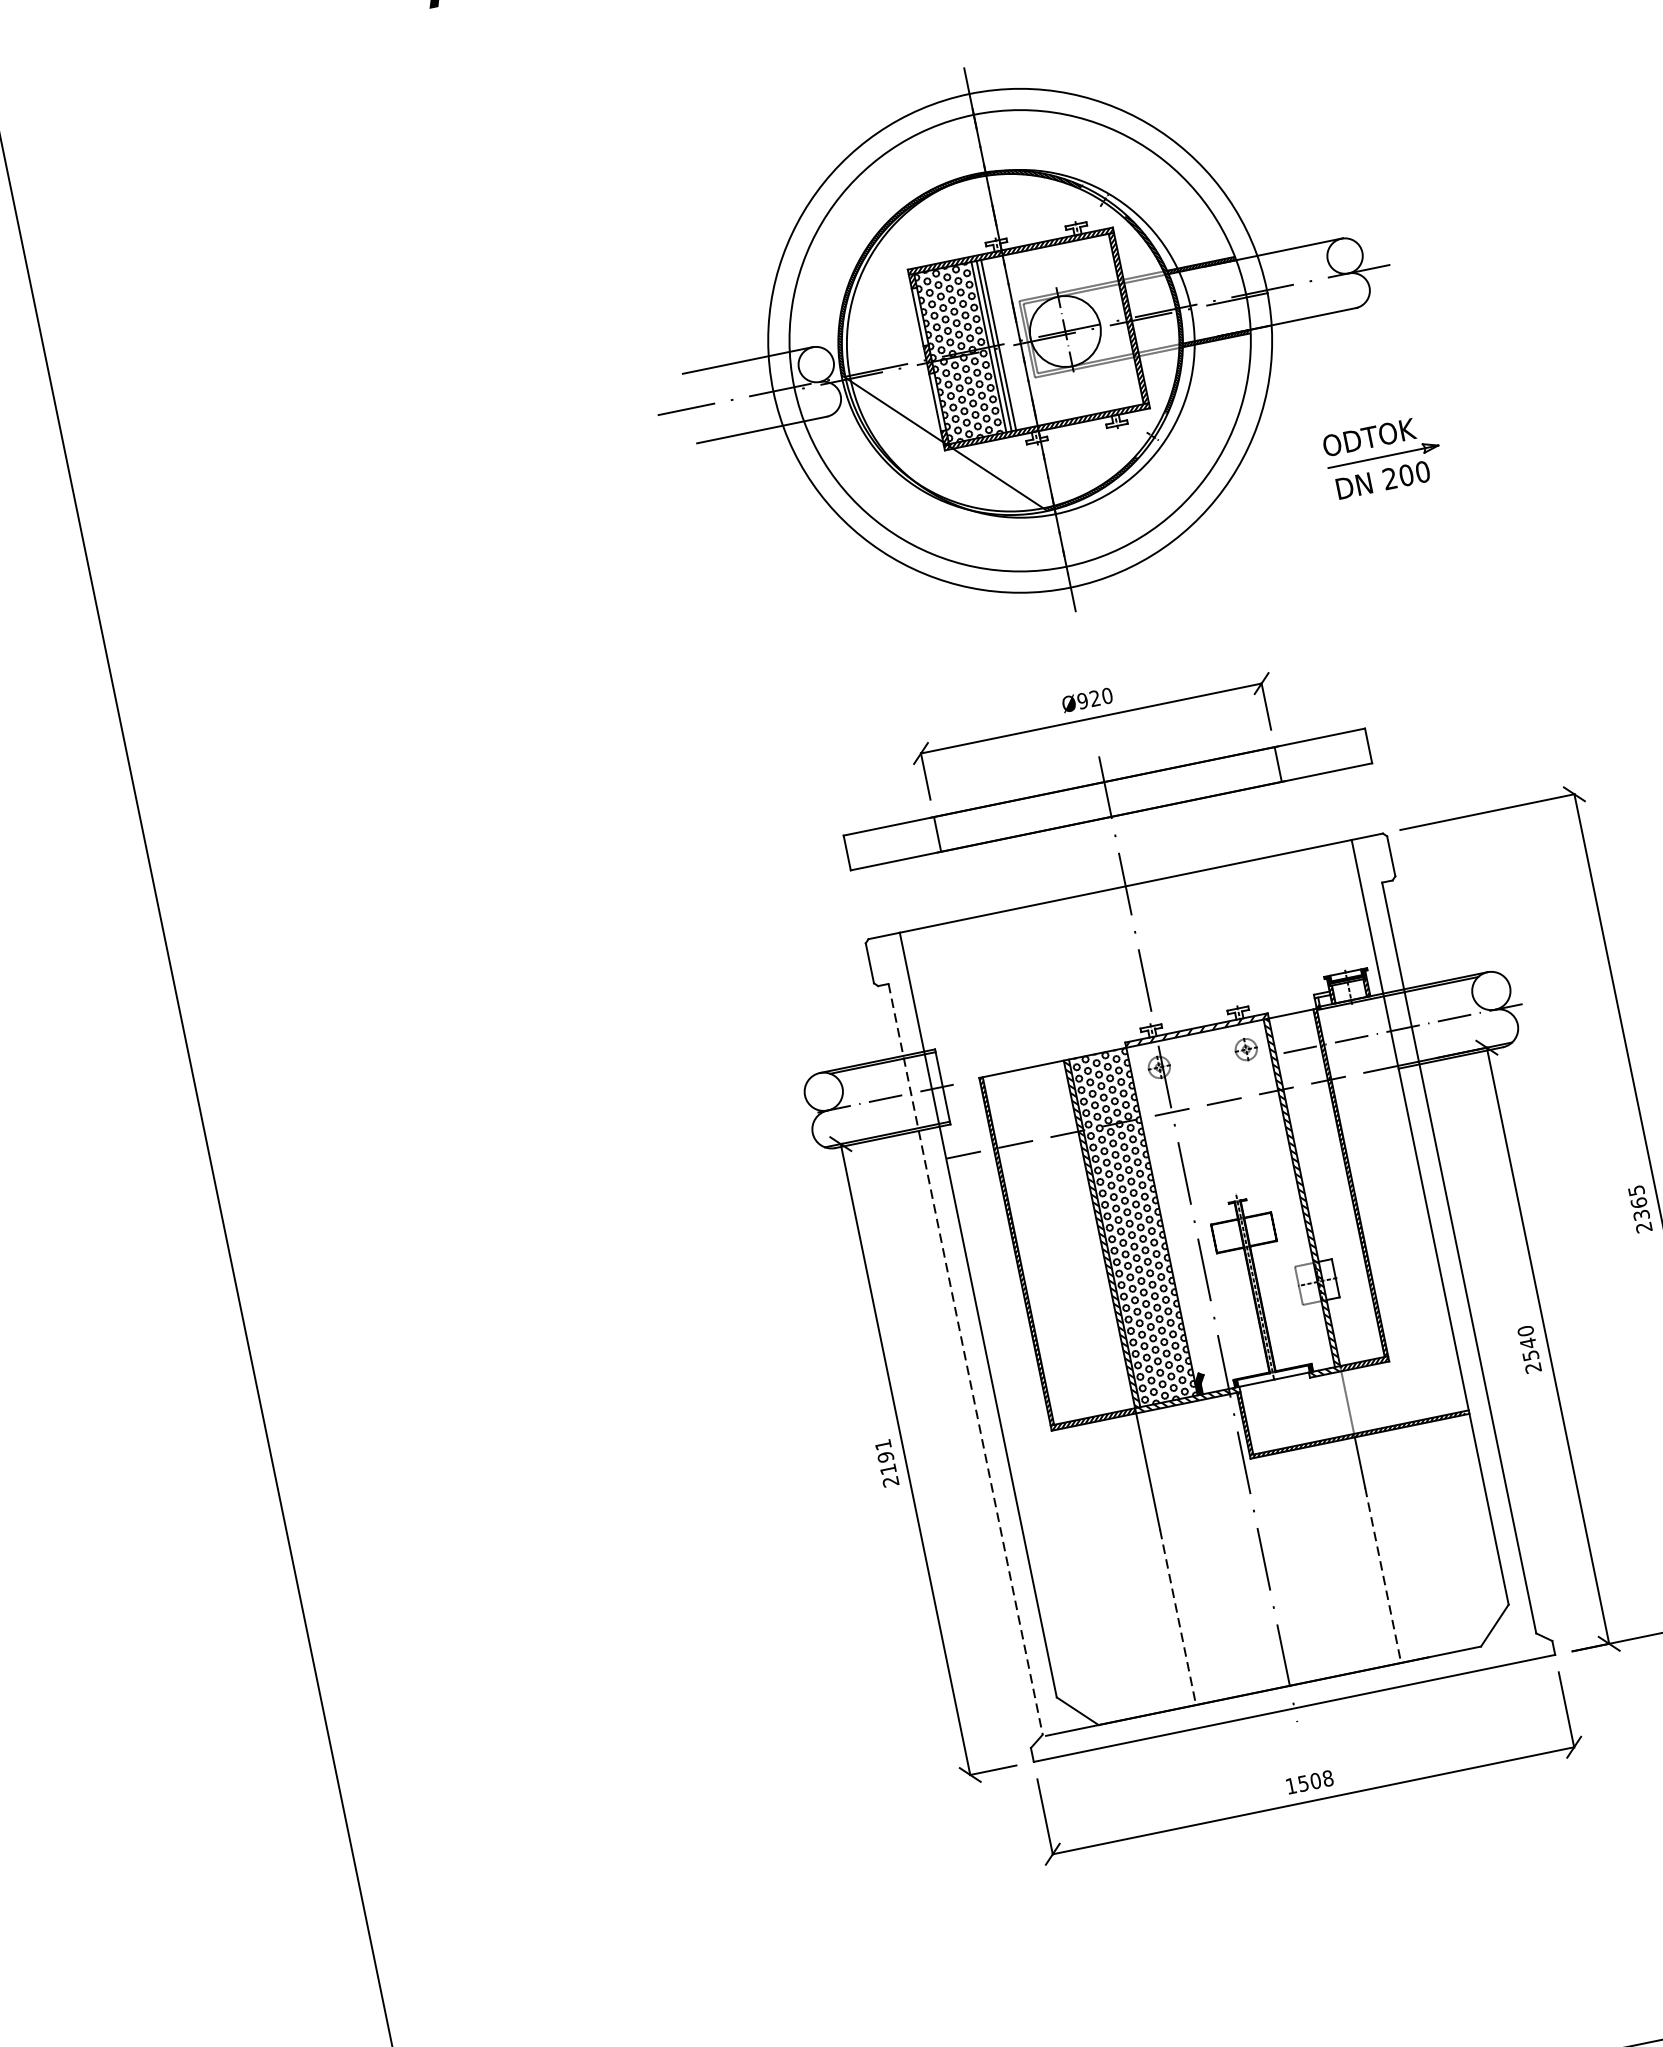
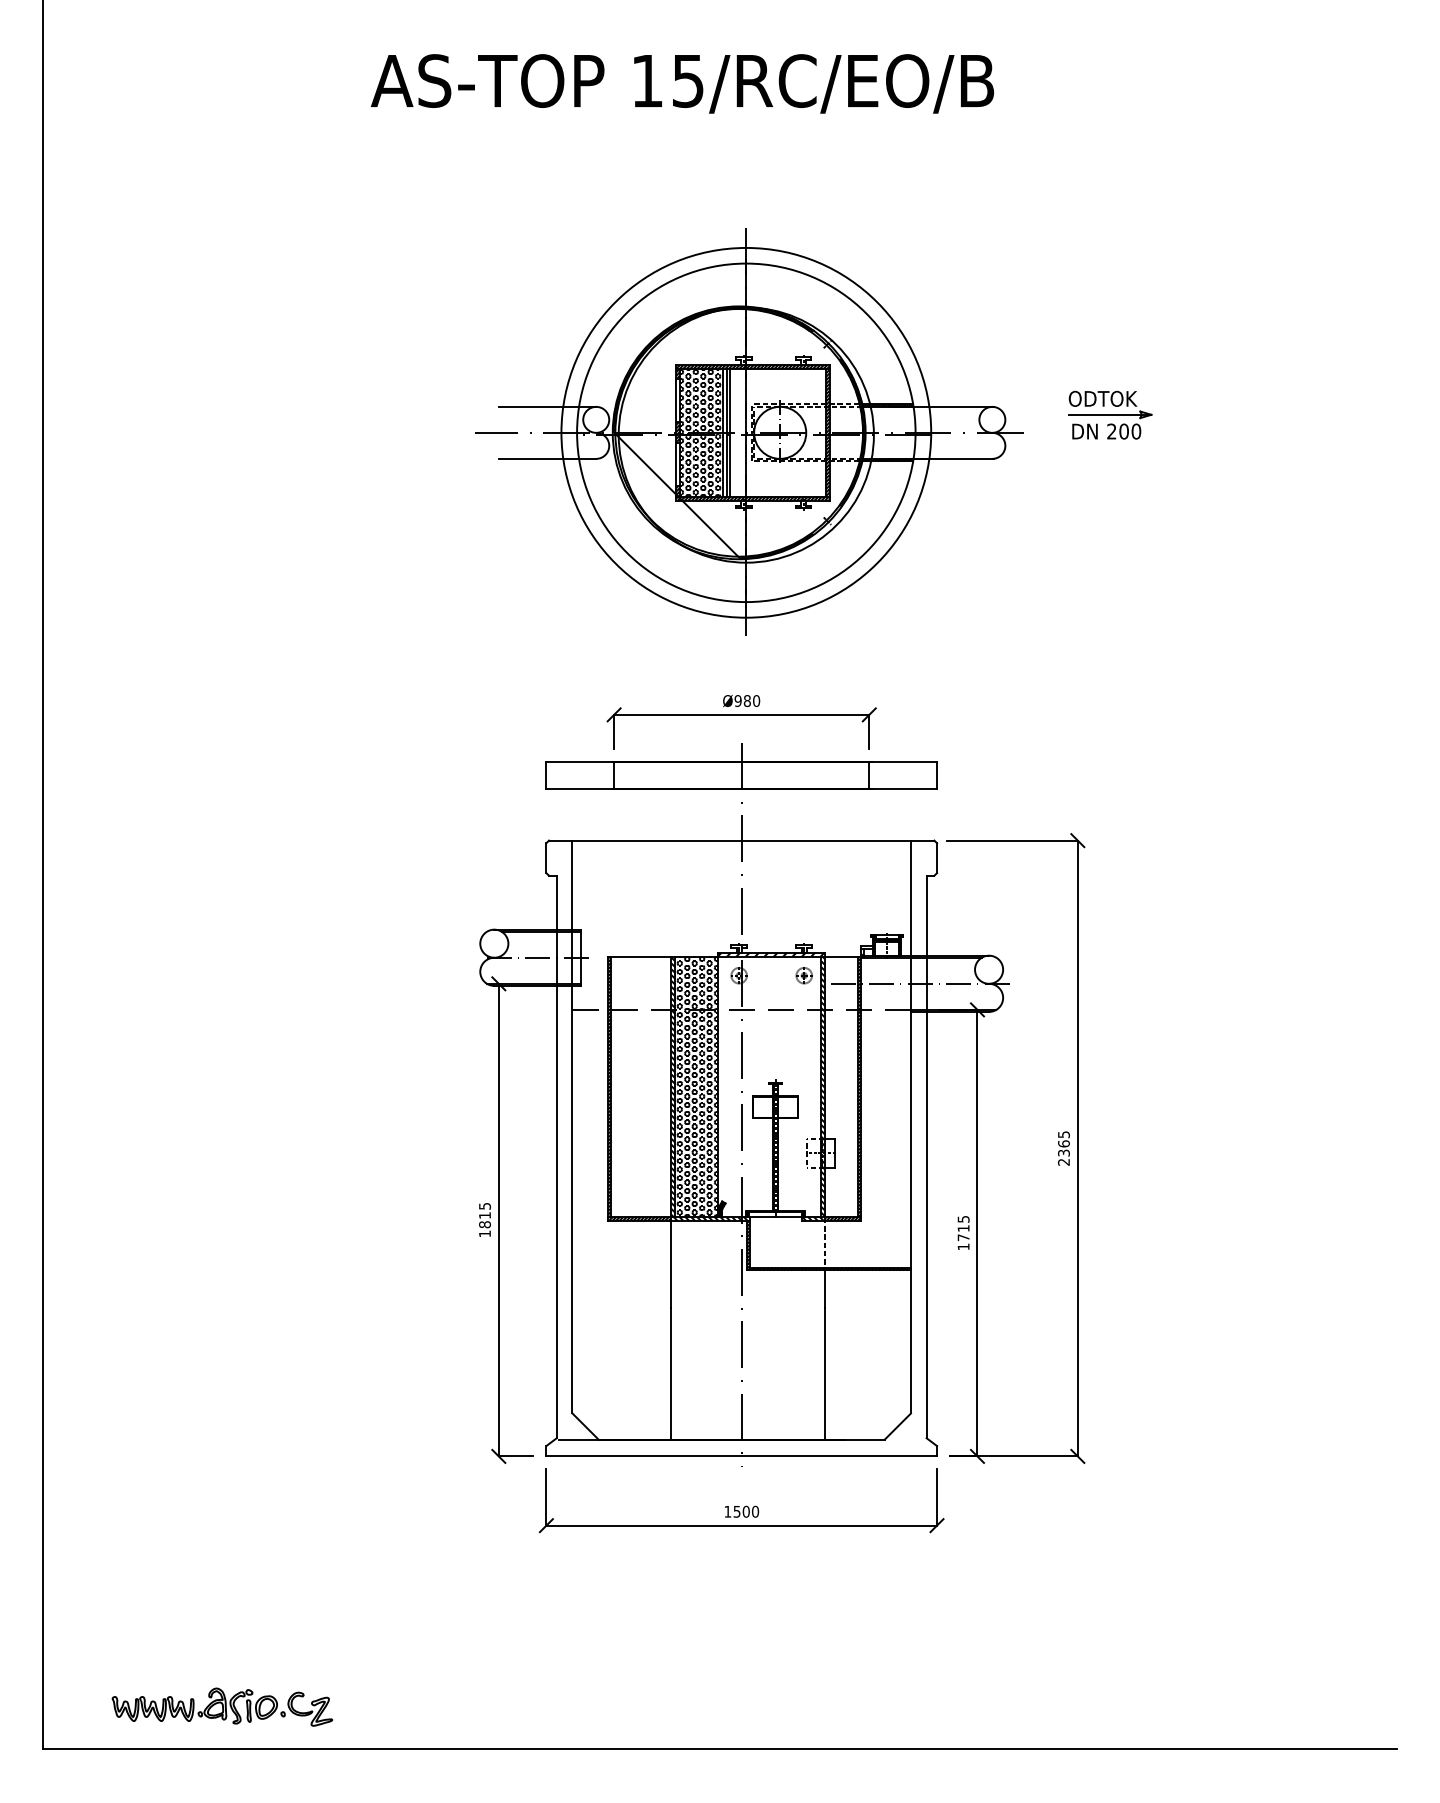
part: (1383, 456) -> (1110, 414), moved
text: (1094, 699) -> (746, 701), Ø920 -> Ø980
text: (1529, 1348) -> (963, 1232), 2540 -> 1715
line: (965, 1360) -> (556, 1157), dashed -> solid
text: (886, 1463) -> (484, 1220), 2191 -> 1815
line: (1383, 1574) -> (825, 1373), dashed -> solid
line: (1178, 1616) -> (671, 1373), dashed -> solid
text: (1327, 1778) -> (755, 1511), 1508 -> 1500

